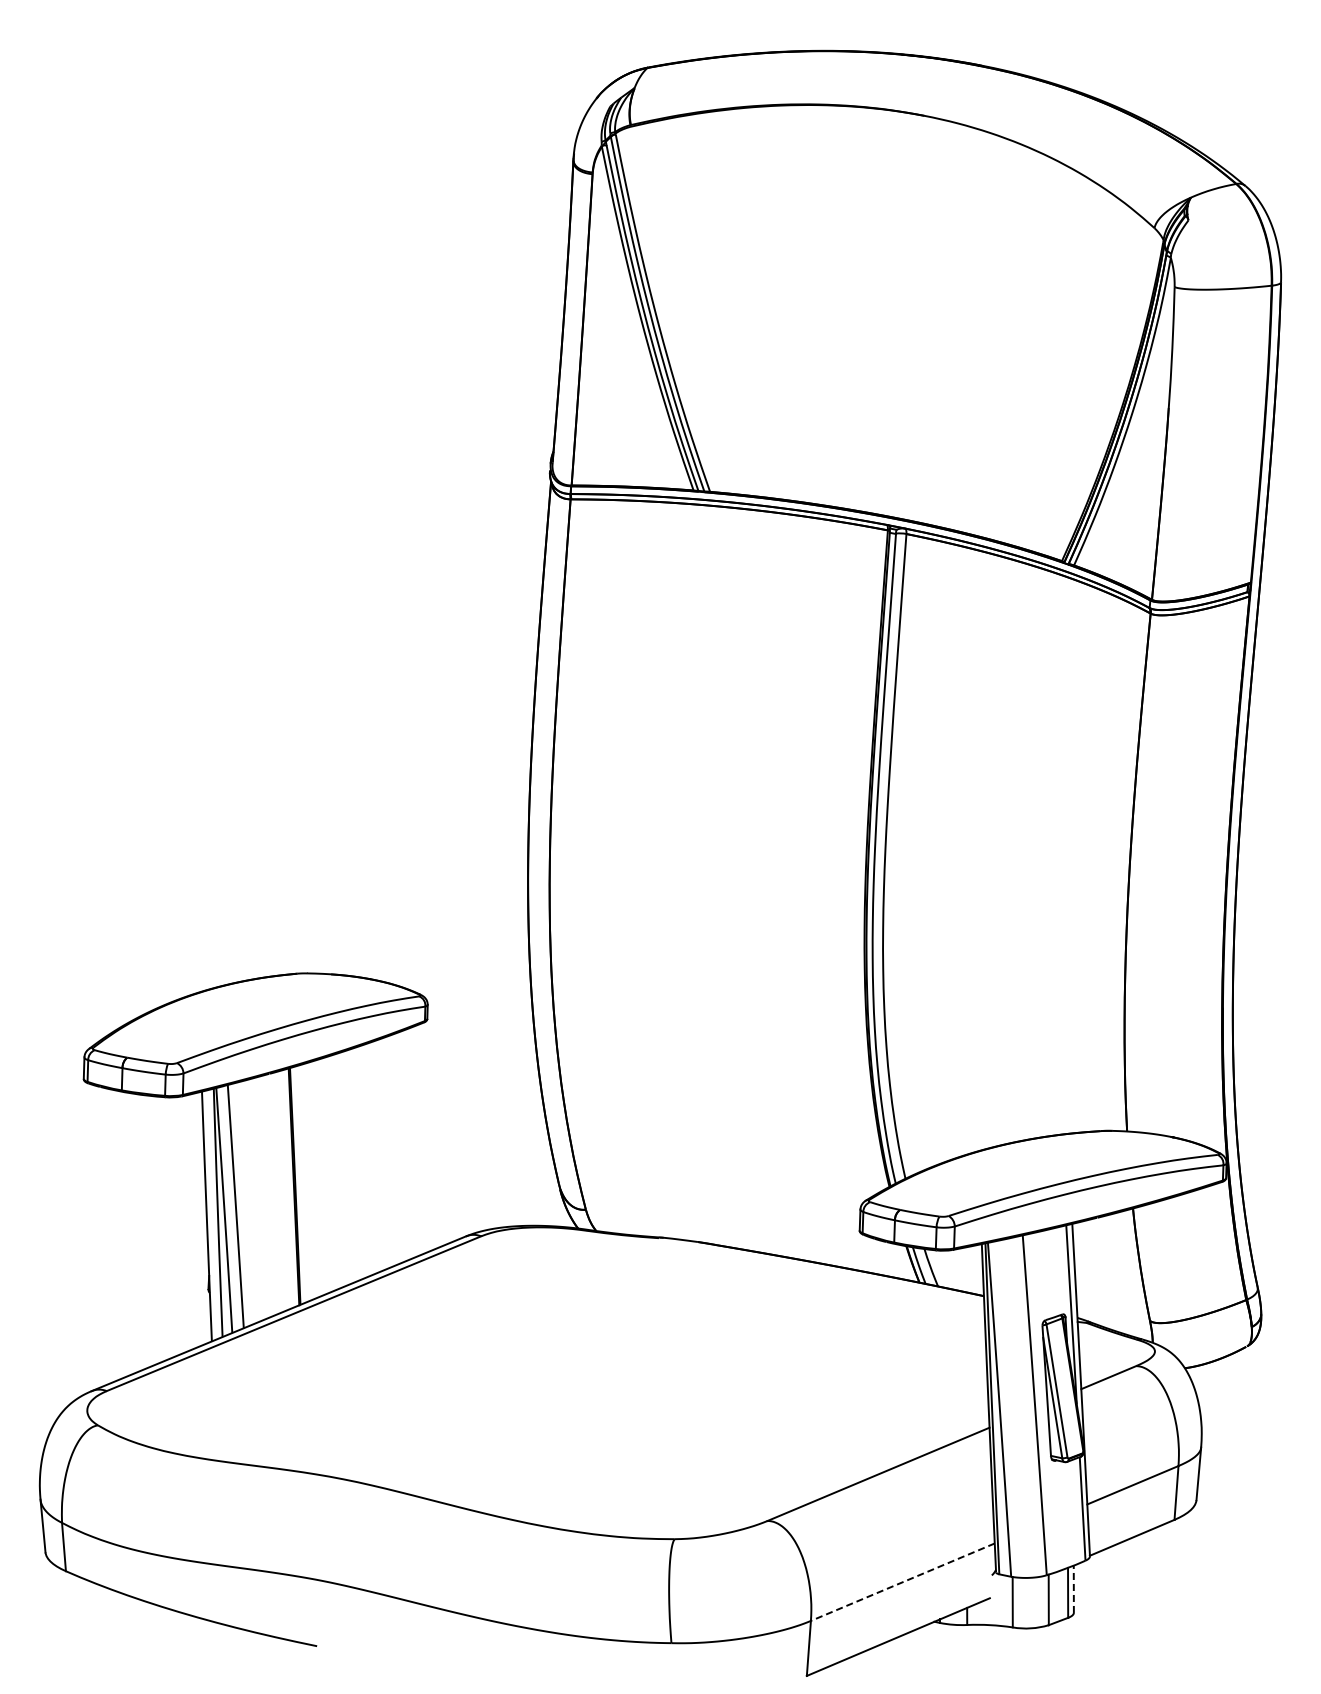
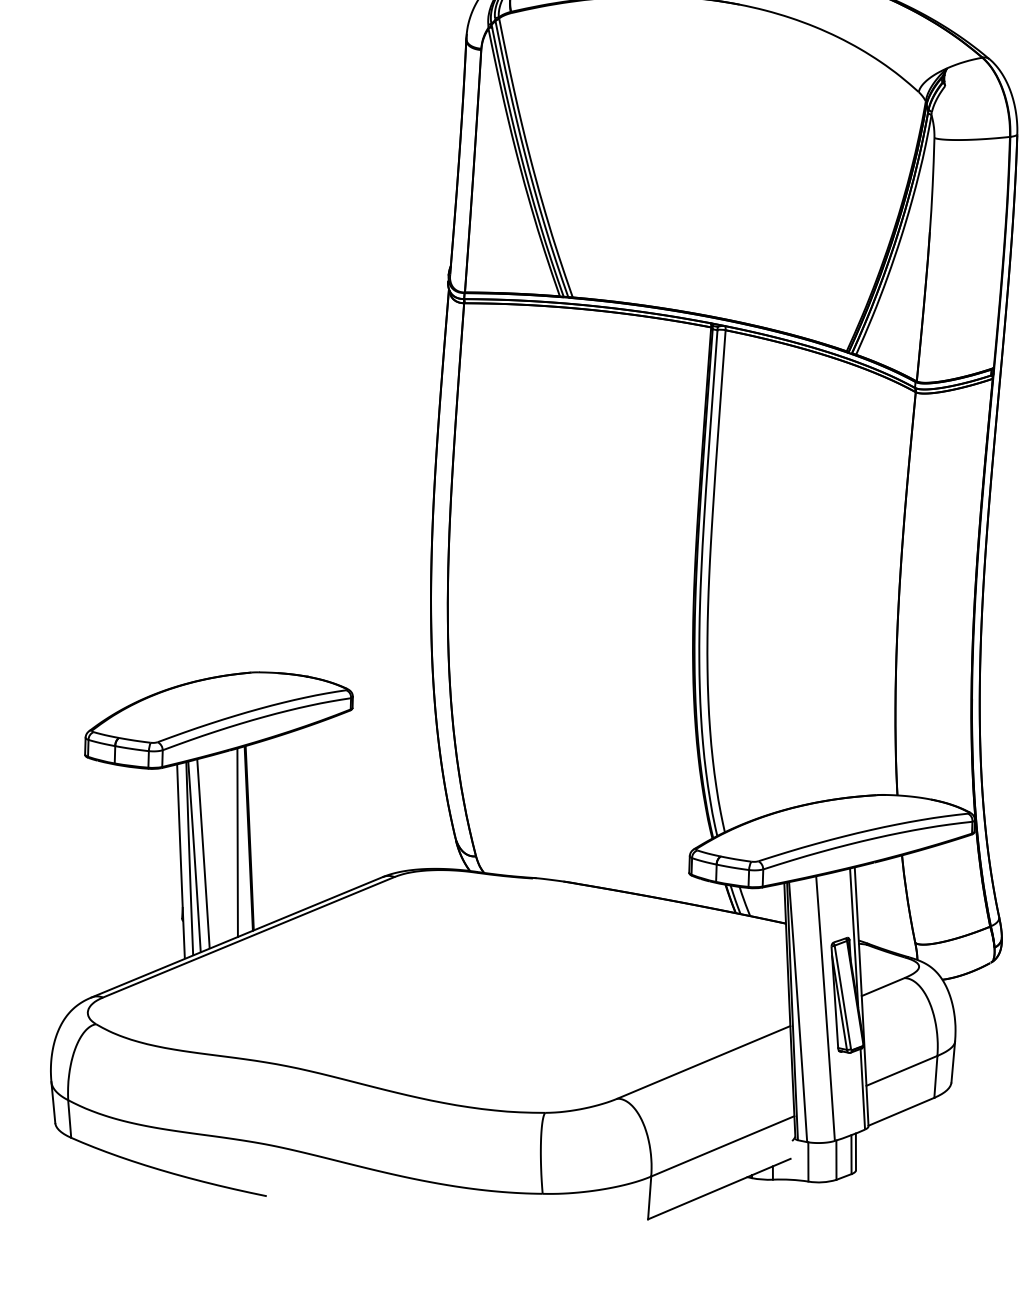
line: (279, 1192) -> (237, 842), added
line: (902, 1582) -> (722, 1146), dashed -> solid
line: (1073, 1589) -> (855, 1152), dashed -> solid

